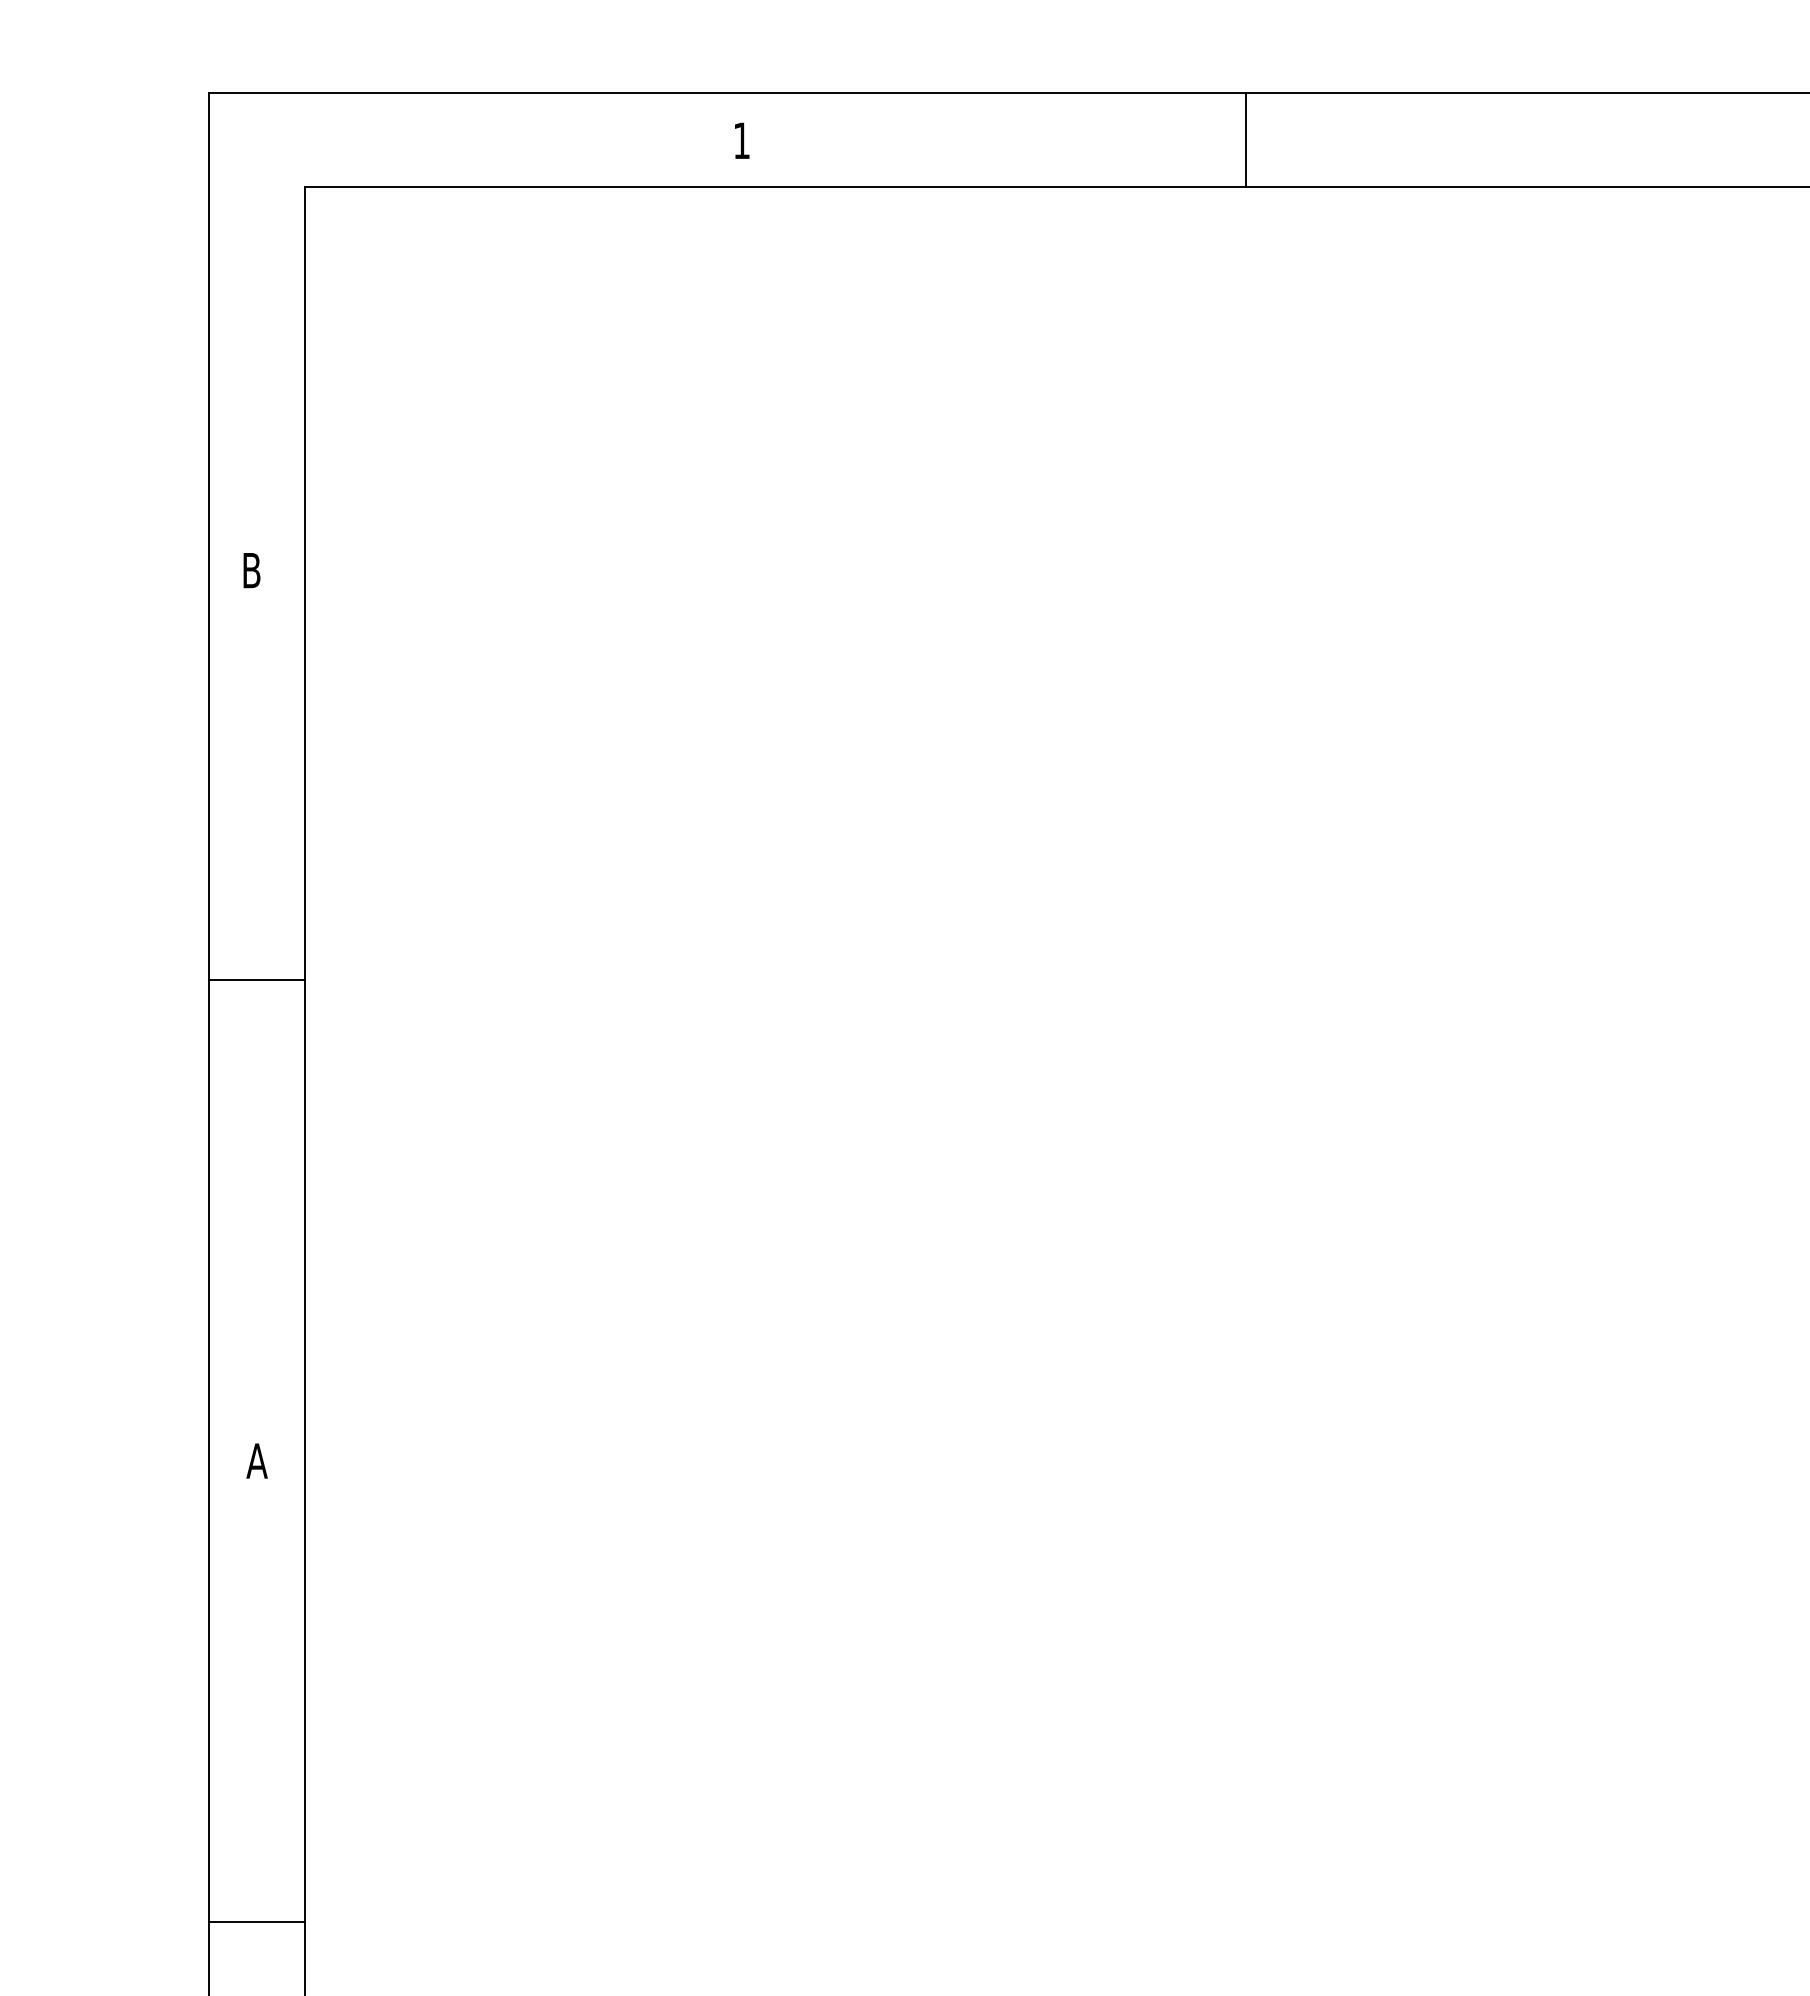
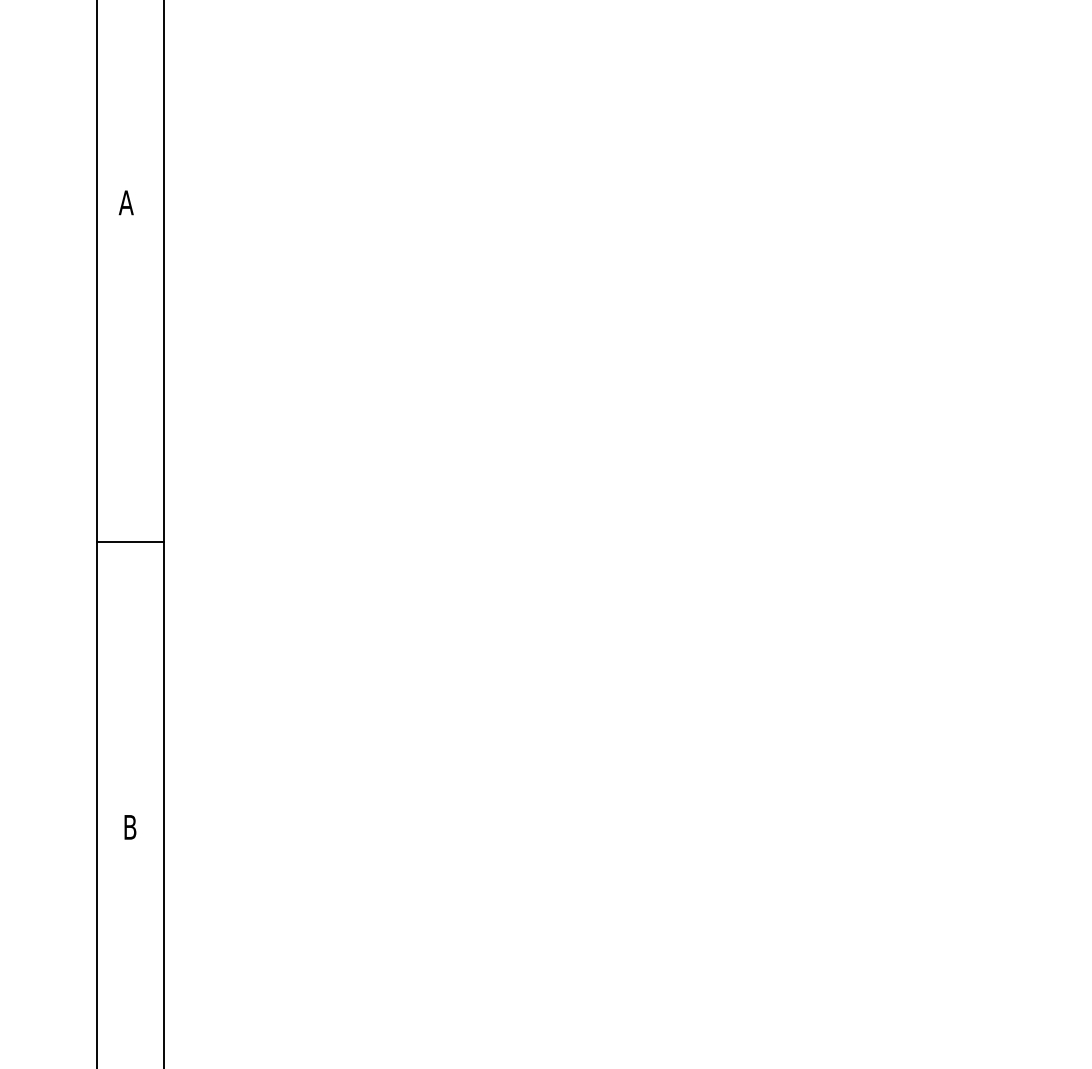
text: (251, 570) -> (126, 202), B -> A
line: (256, 980) -> (129, 542), moved
text: (256, 1460) -> (129, 826), A -> B

